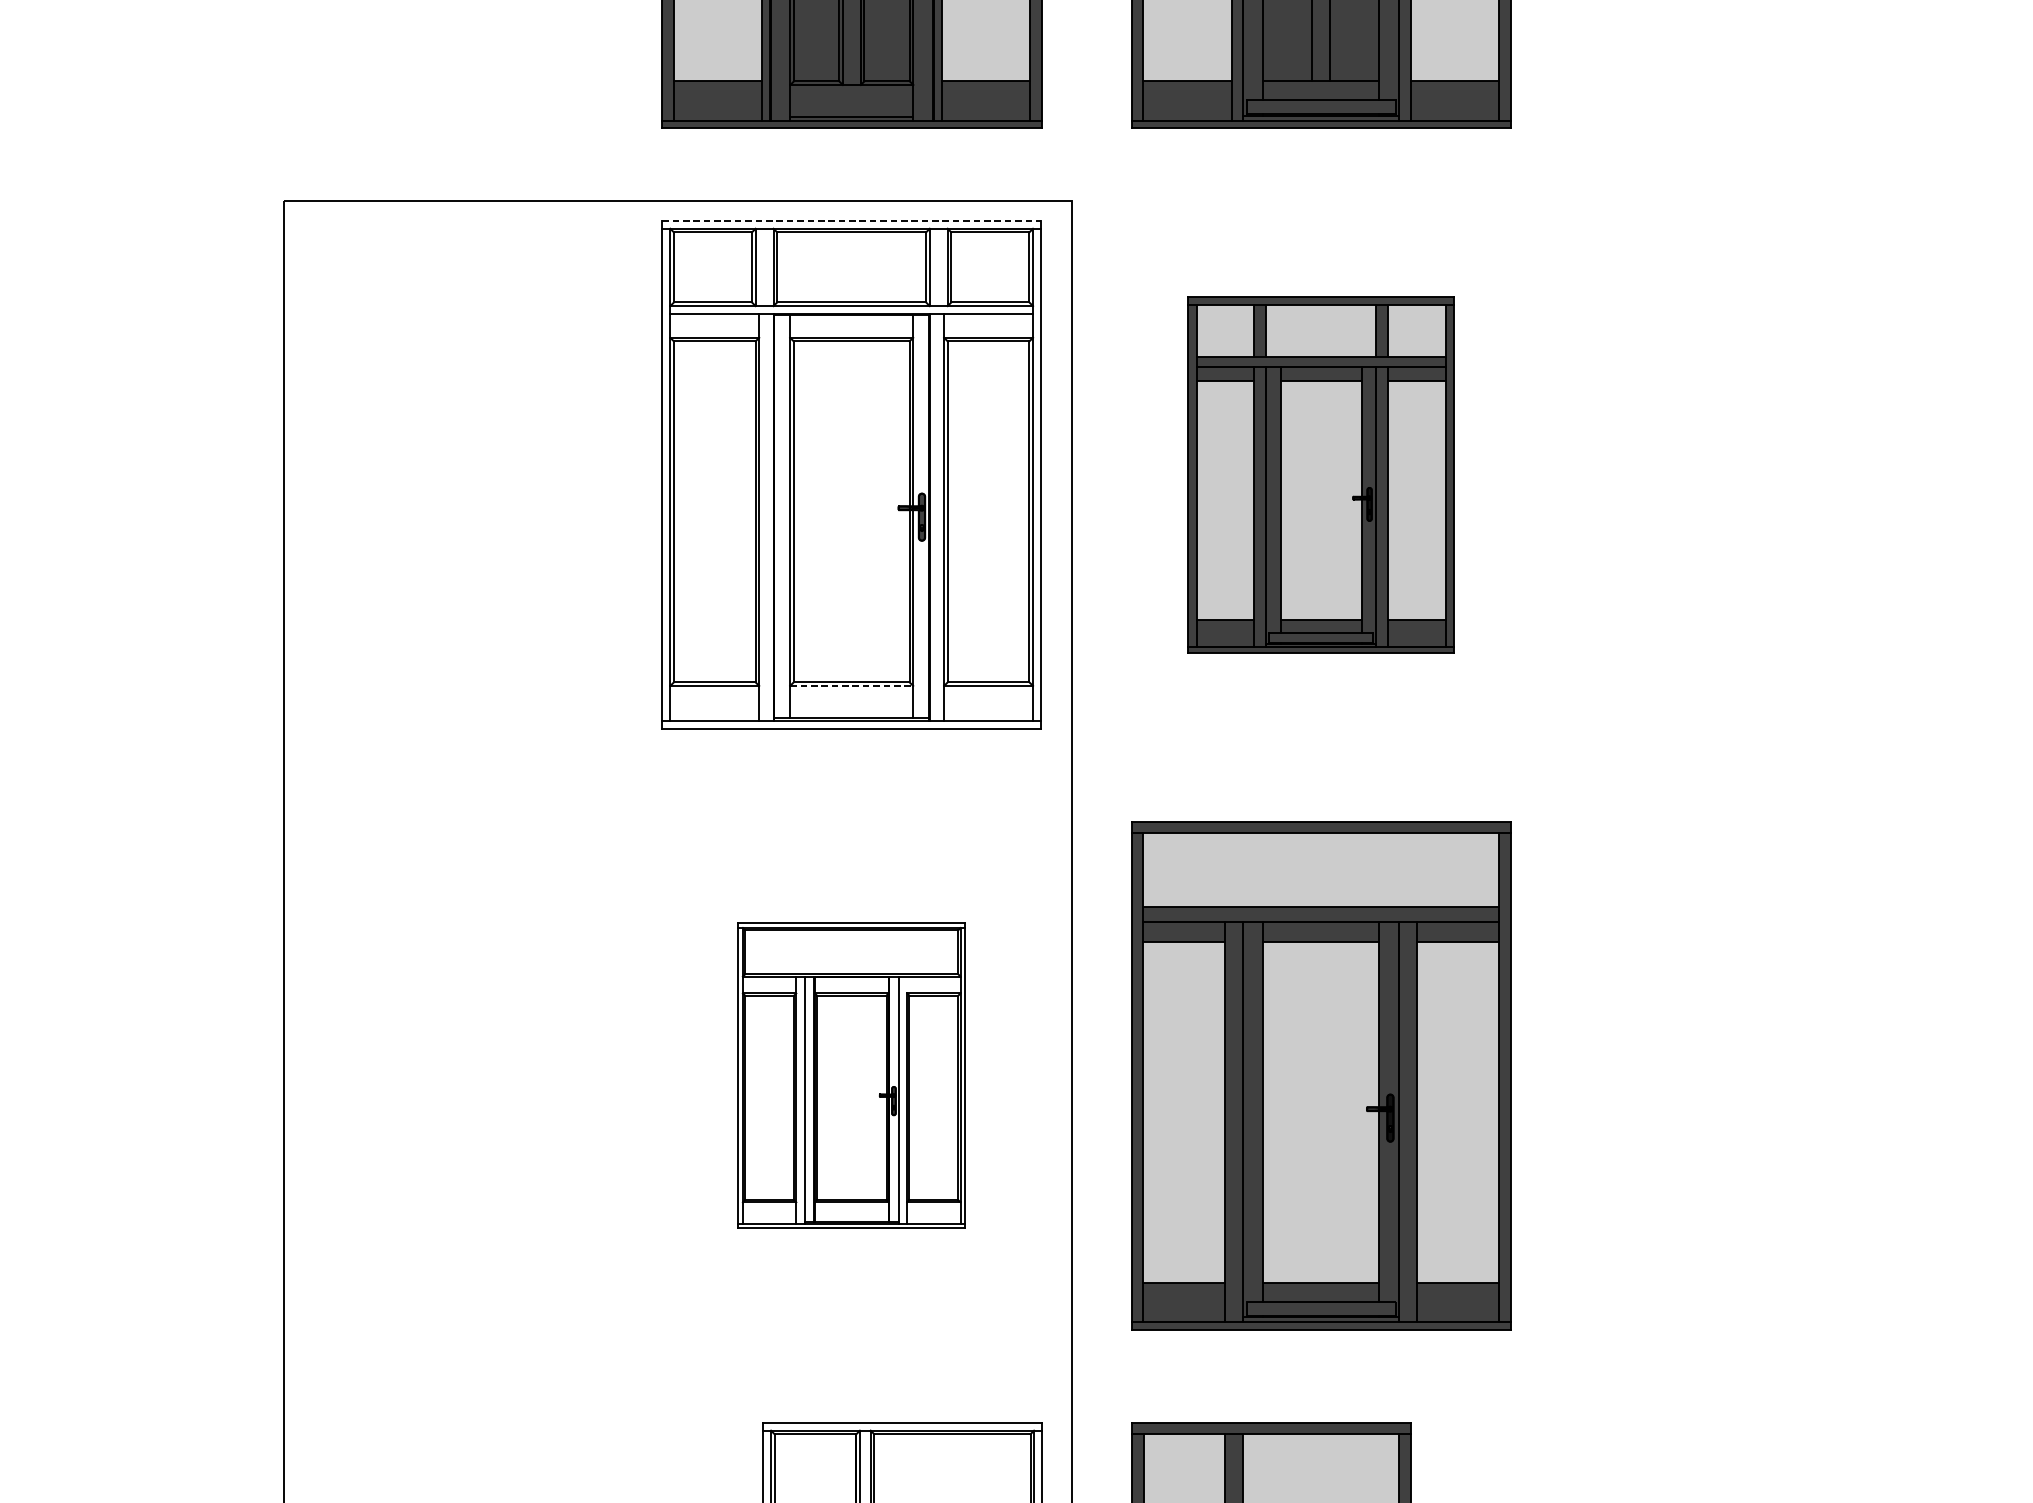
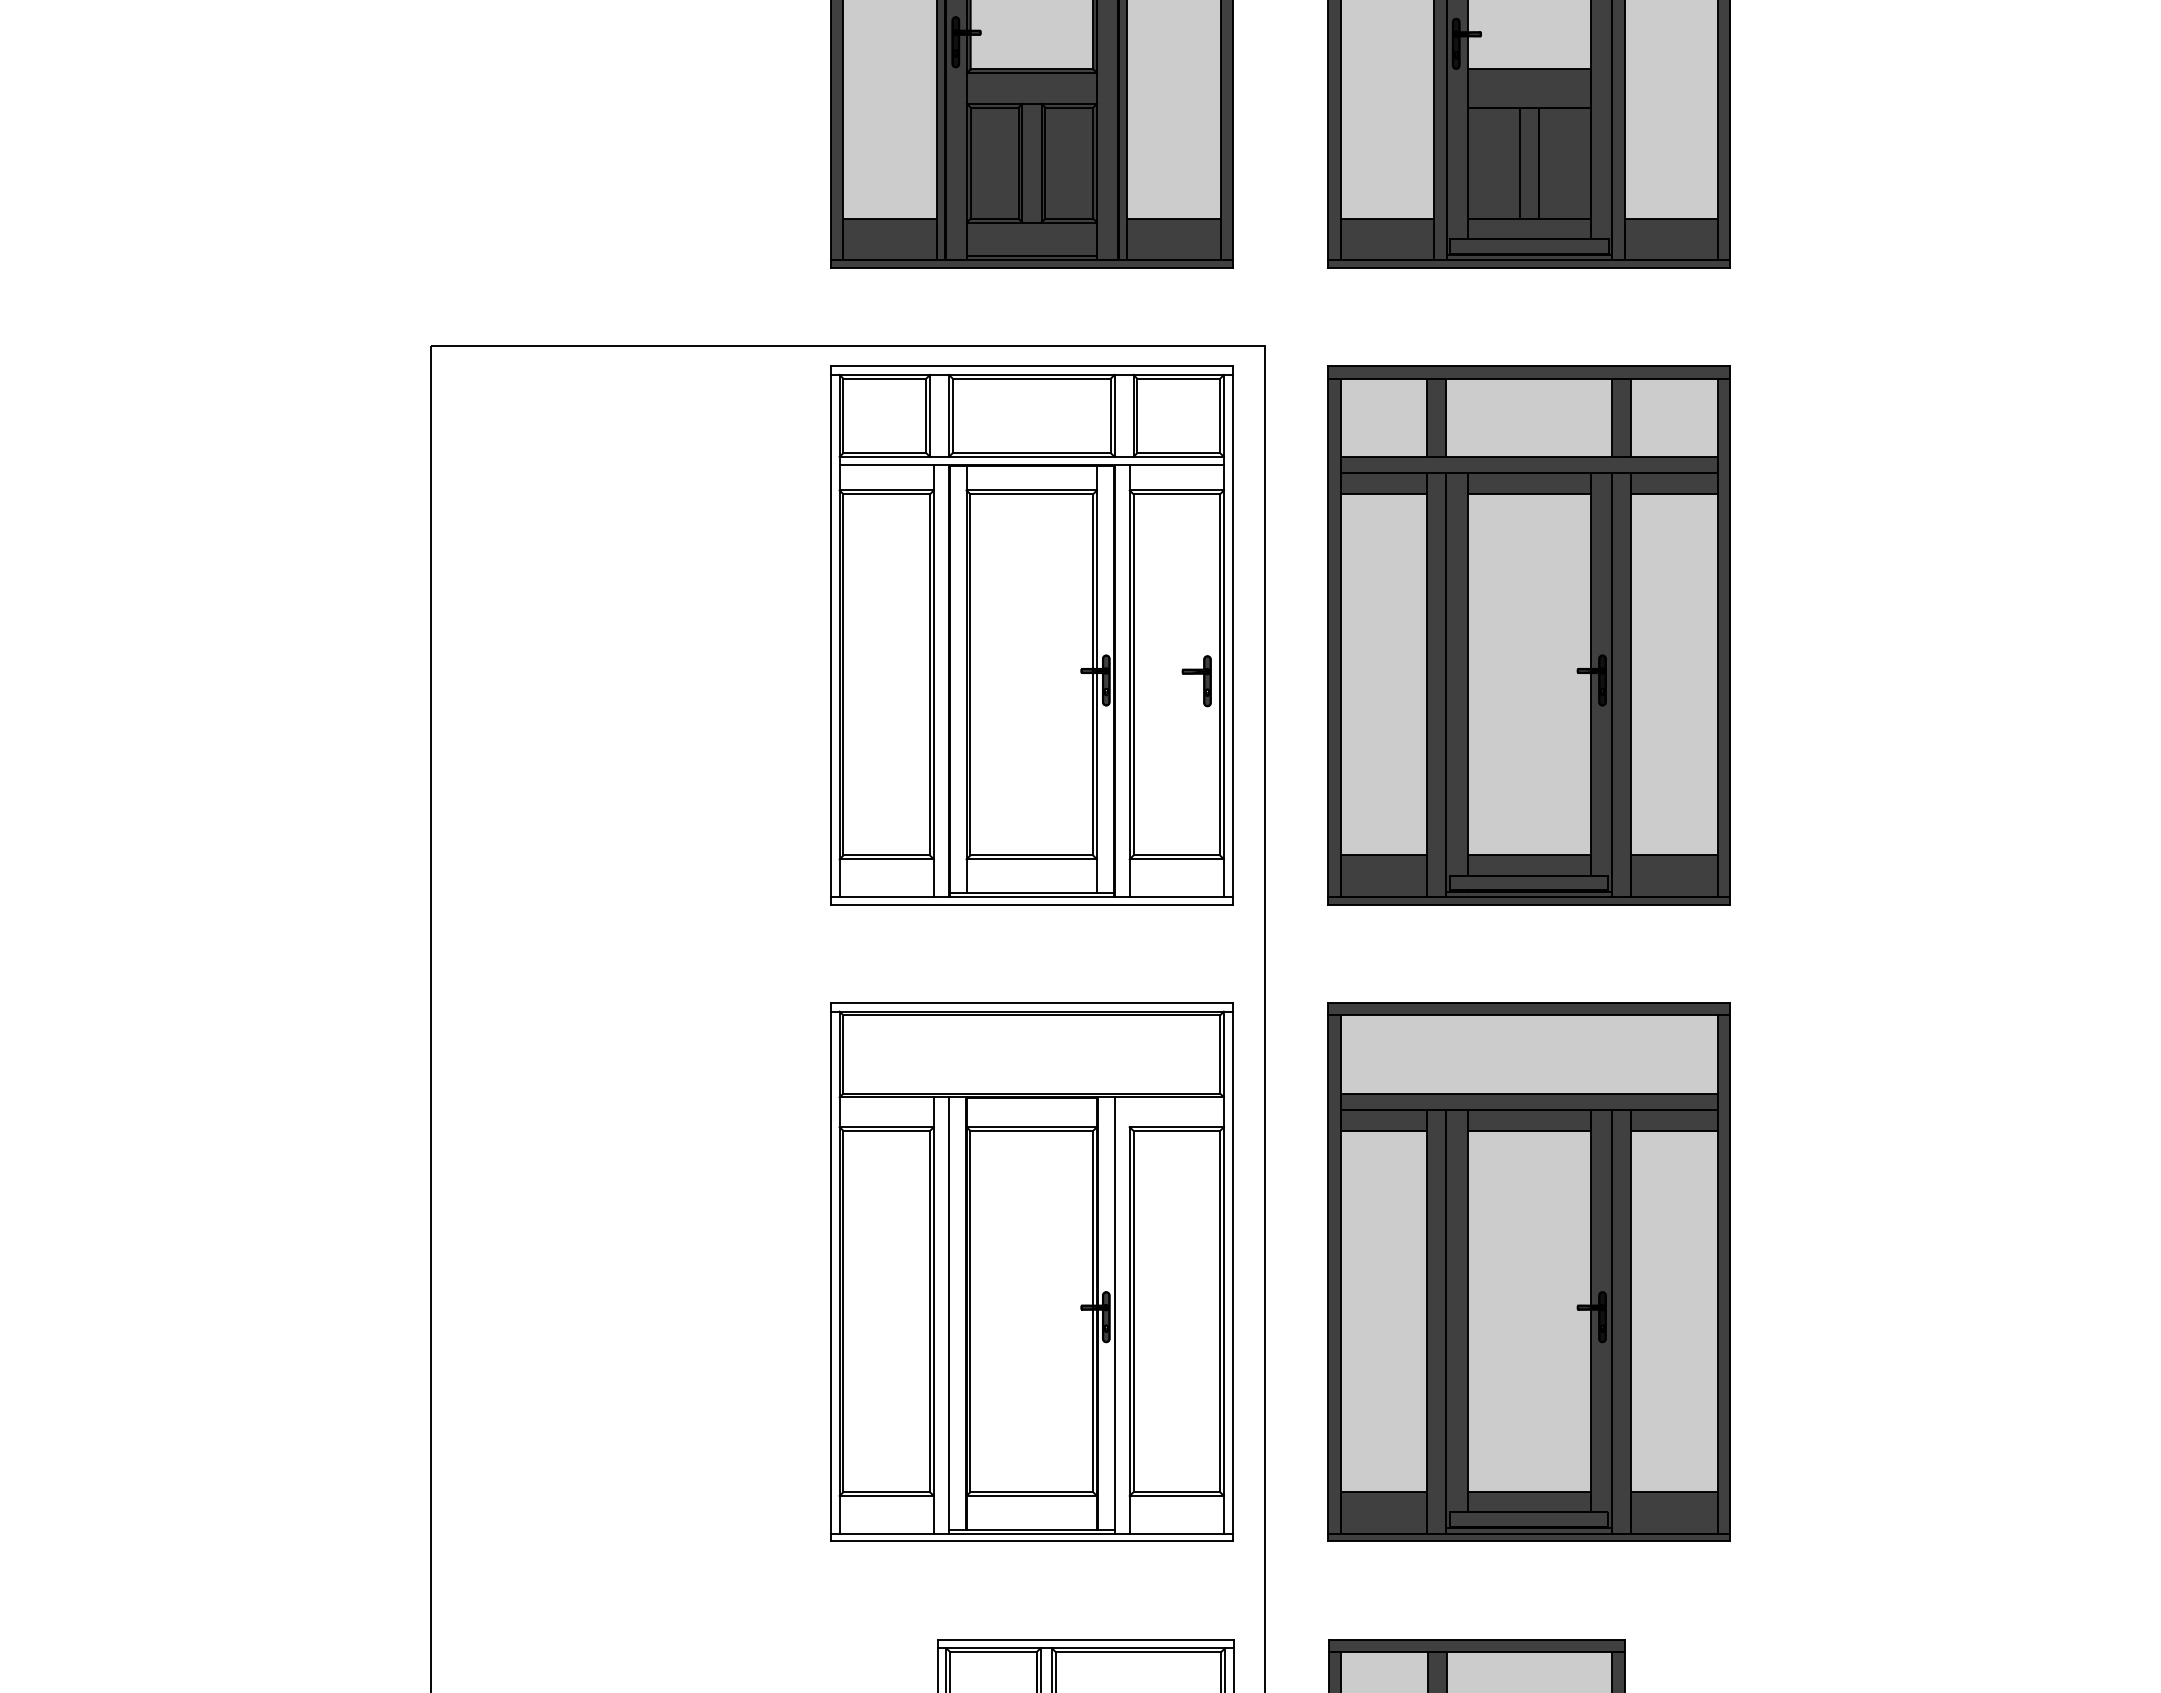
line: (851, 220) -> (1031, 366), dashed -> solid
part: (1320, 474) -> (1528, 635), size x1.43
part: (1007, 511) -> (1196, 674), added
line: (852, 686) -> (1032, 859), dashed -> solid
part: (851, 1075) -> (1031, 1271), size x1.67

